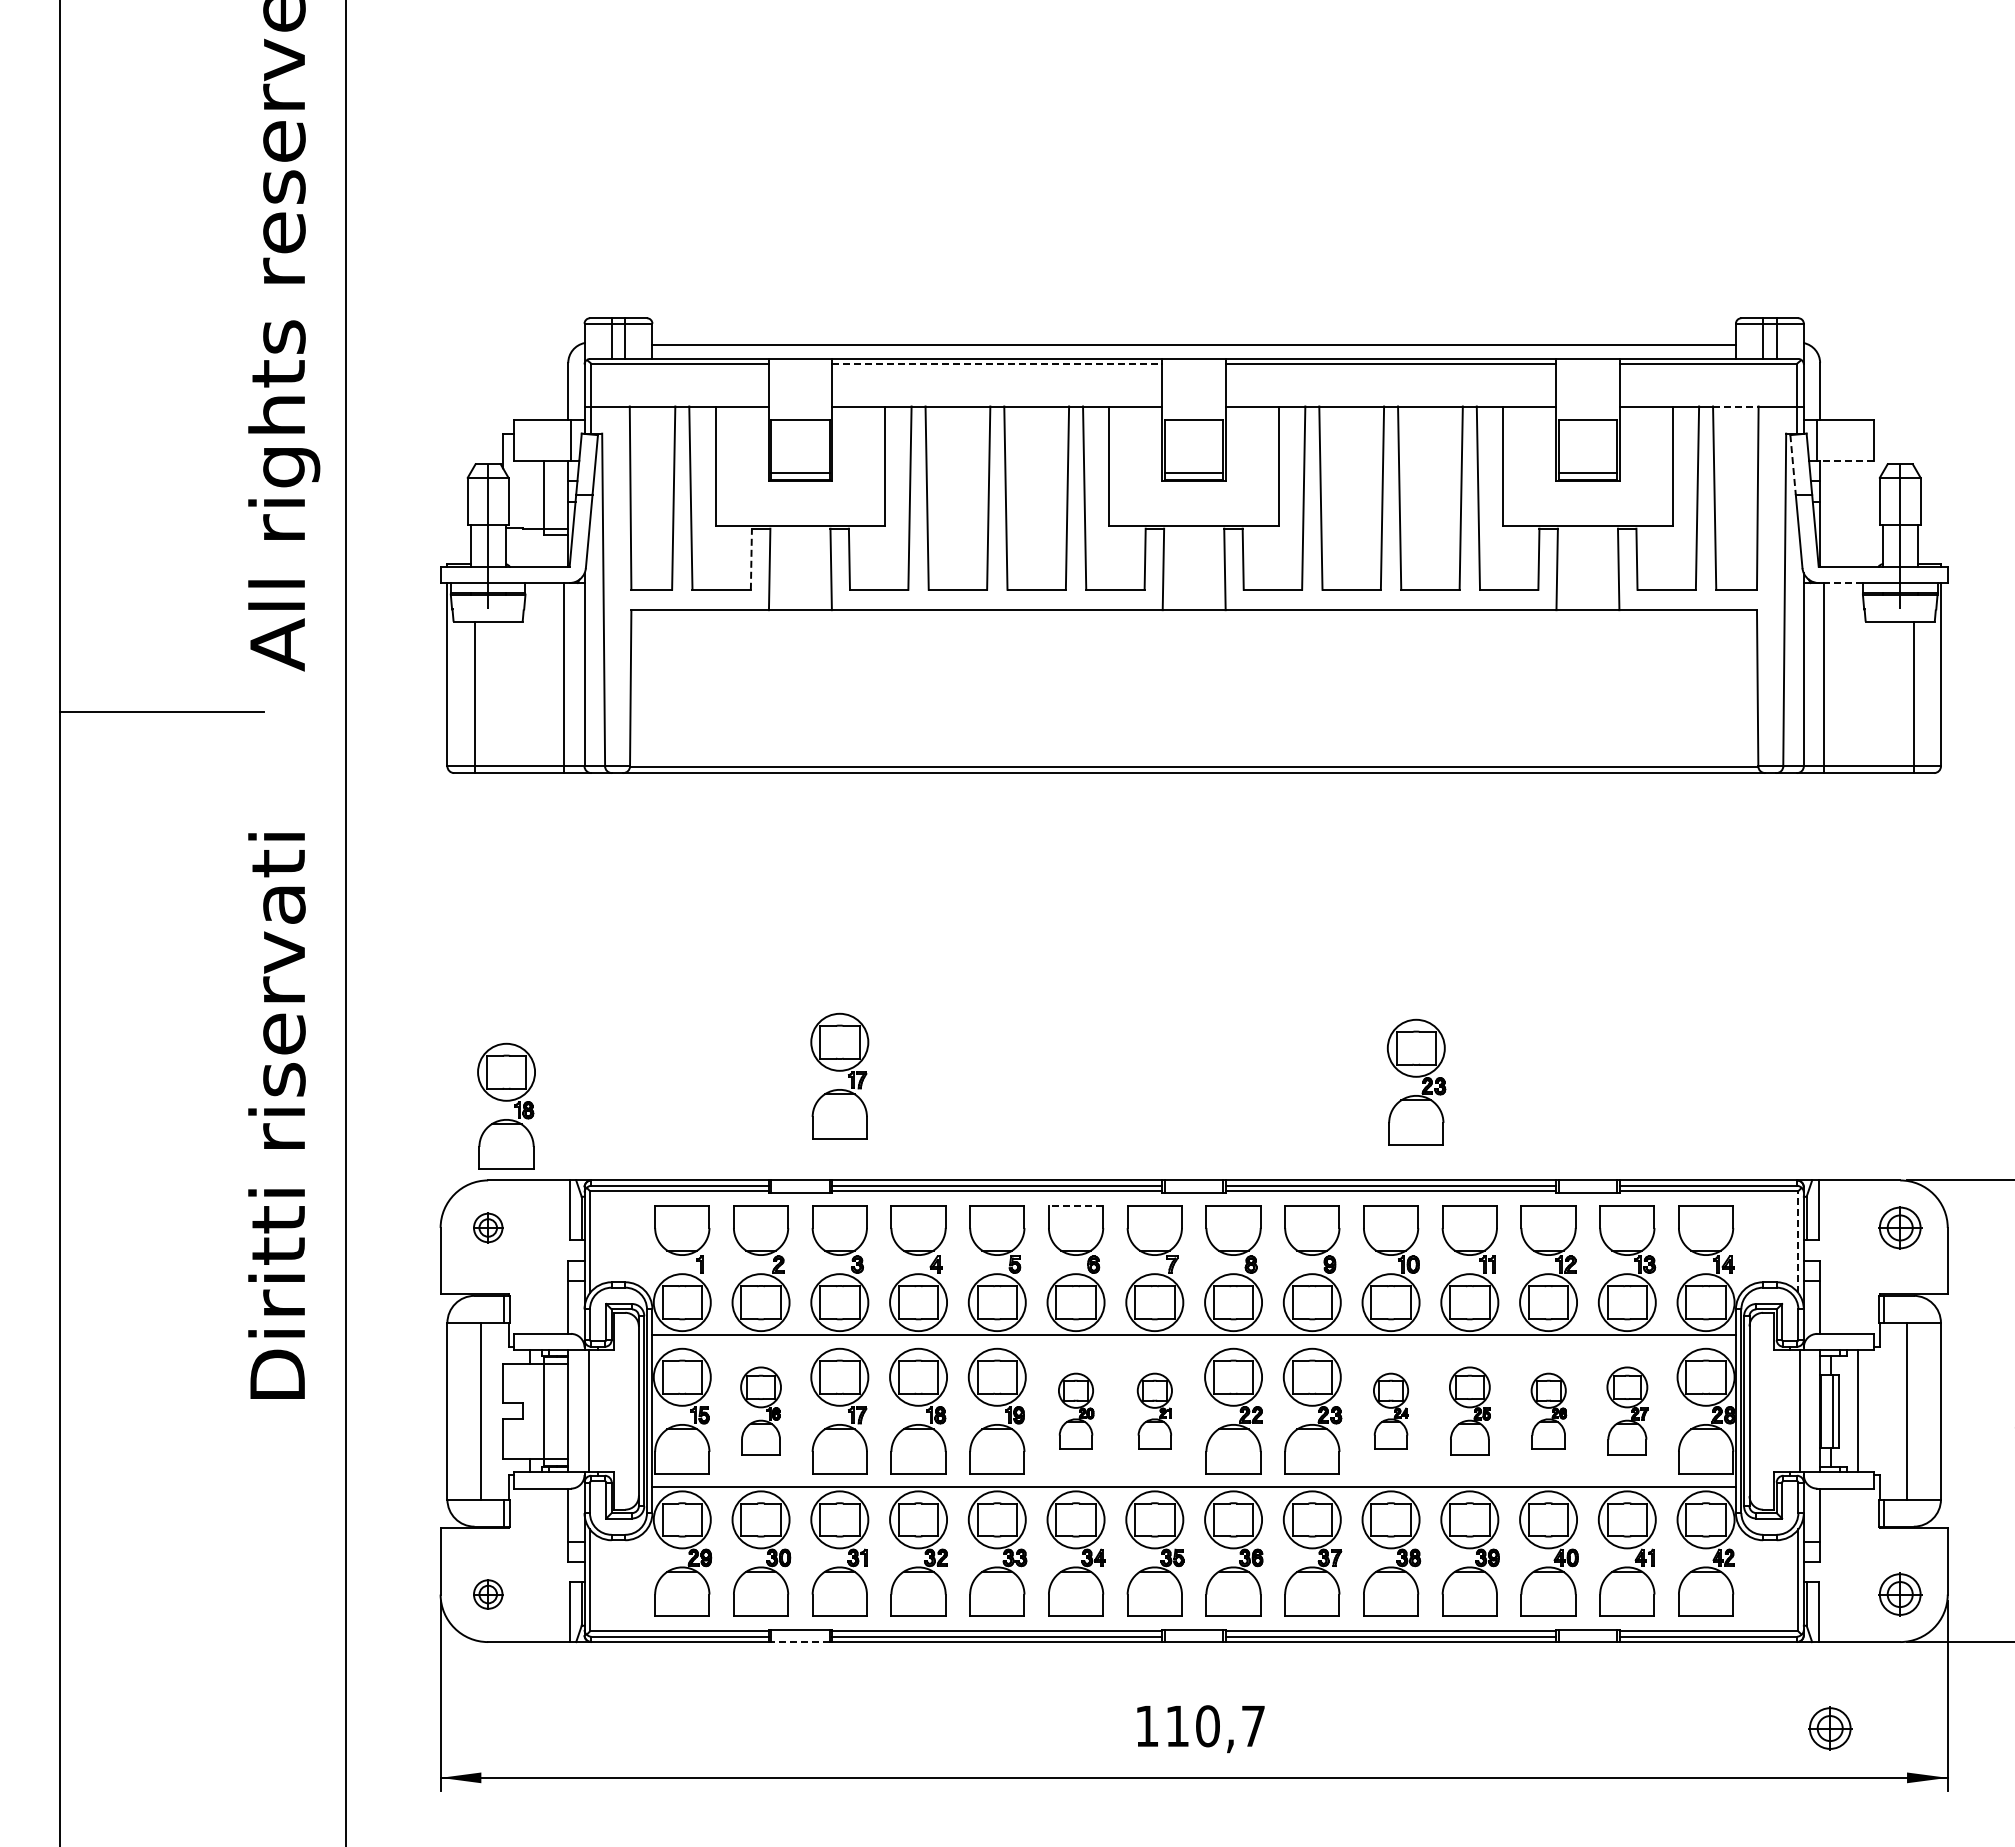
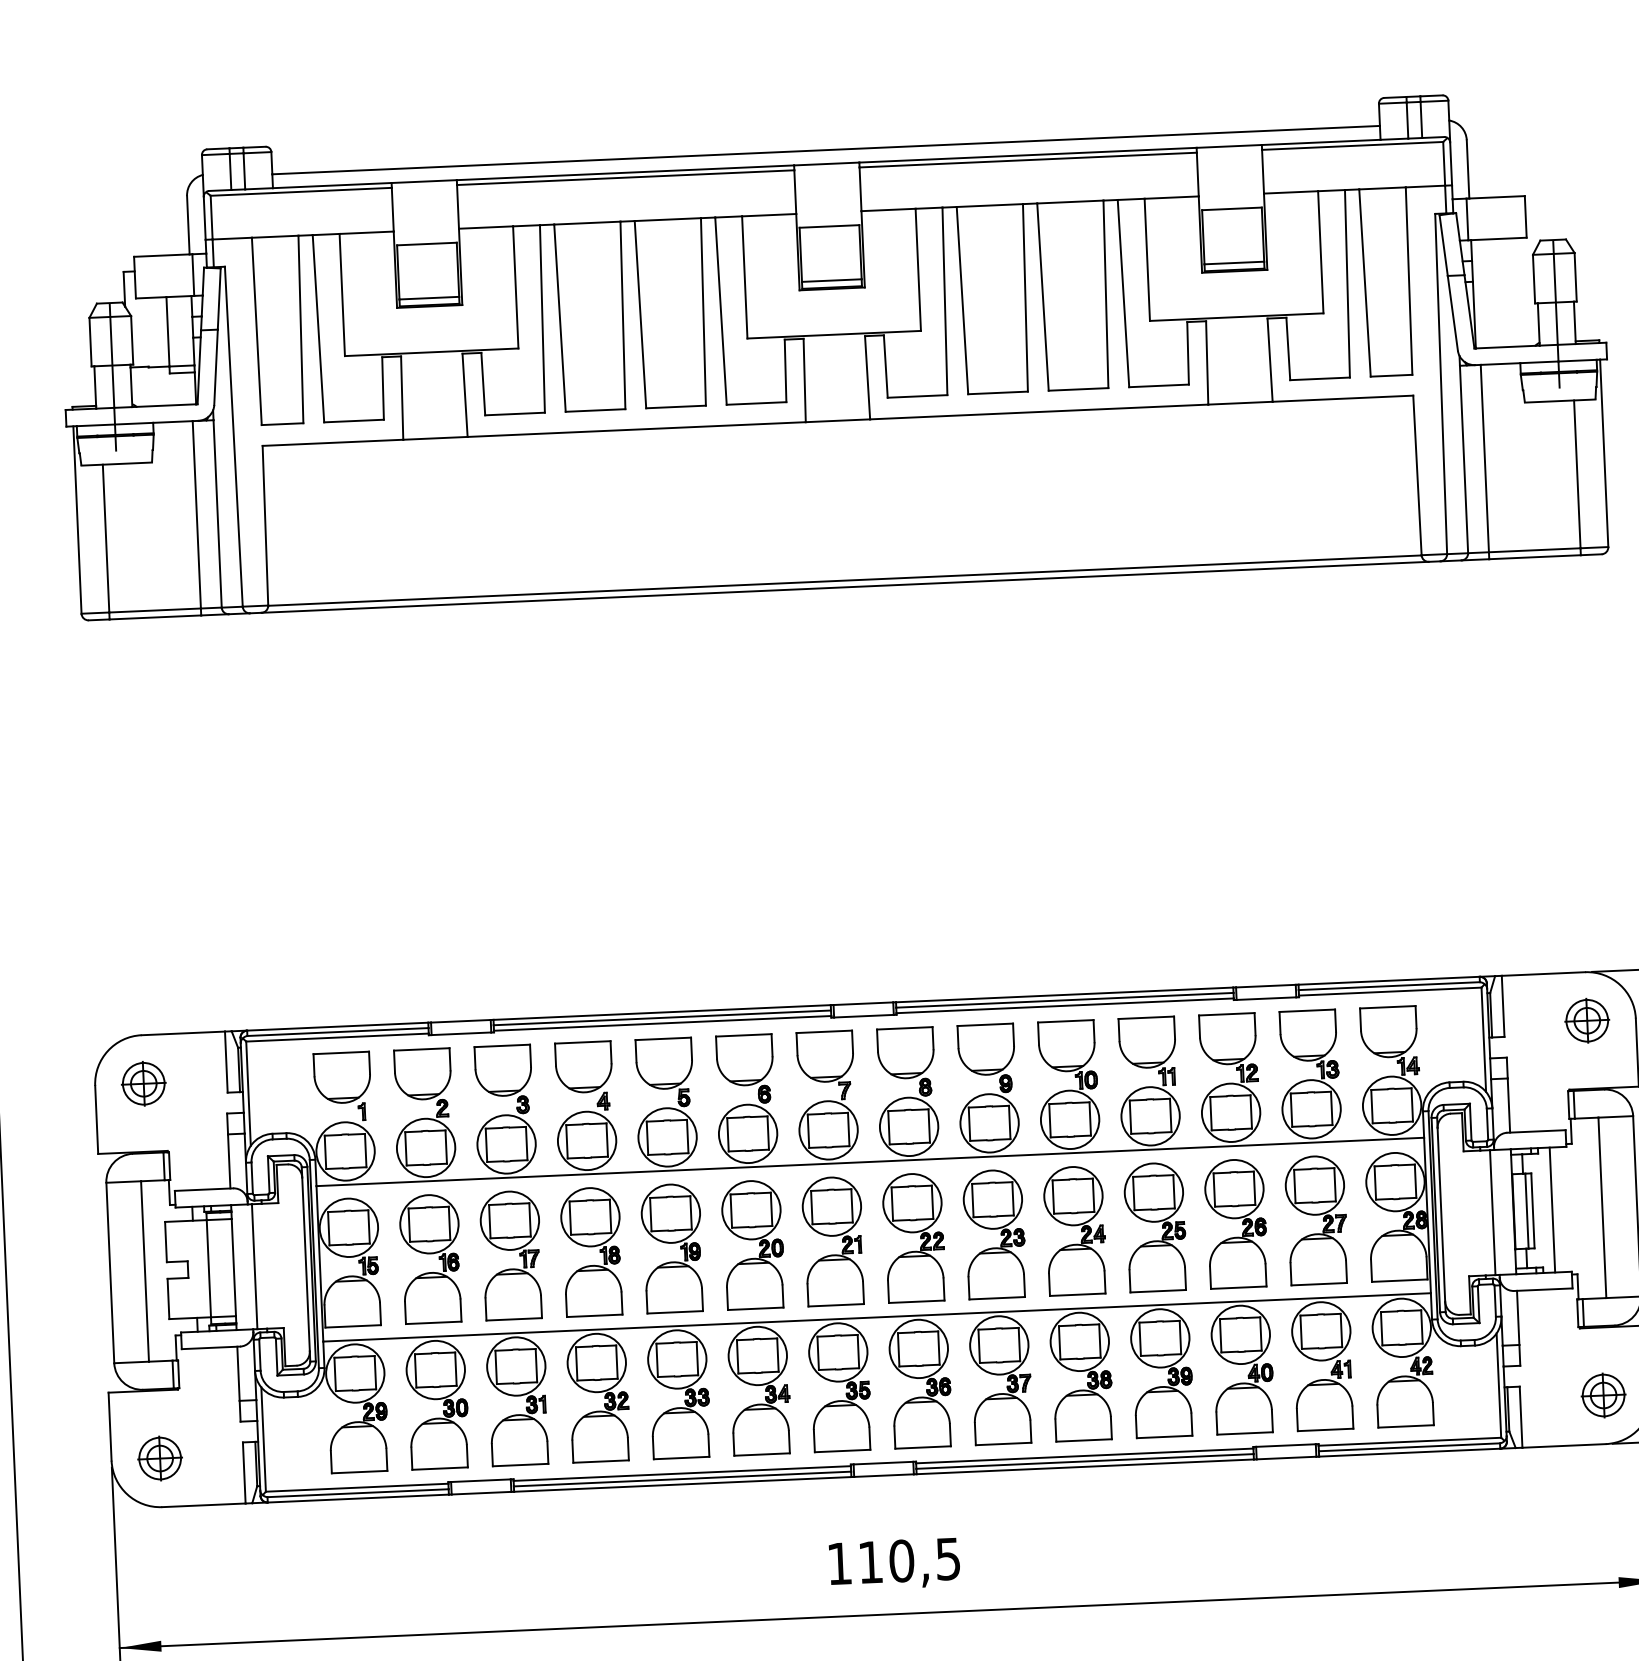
line: (997, 363) -> (625, 177), dashed -> solid
line: (1735, 406) -> (1382, 188), dashed -> solid
line: (1846, 460) -> (1498, 238), dashed -> solid
line: (1793, 464) -> (1444, 245), dashed -> solid
line: (751, 559) -> (383, 388), dashed -> solid
line: (1843, 583) -> (1500, 364), dashed -> solid
part: (839, 1075) -> (496, 912), removed
part: (1416, 1081) -> (1086, 892), removed
part: (506, 1105) -> (157, 957), removed
line: (1075, 1206) -> (743, 1035), dashed -> solid
part: (488, 1227) -> (144, 1083), size x1.43
line: (1798, 1241) -> (1483, 1039), dashed -> solid
part: (760, 1410) -> (430, 1258), size x1.43
part: (1075, 1410) -> (752, 1244), size x1.67
part: (1154, 1410) -> (833, 1240), size x1.67
part: (1390, 1410) -> (1074, 1230), size x1.67
part: (1469, 1410) -> (1155, 1226), size x1.43
part: (1548, 1410) -> (1235, 1223), size x1.67
part: (1627, 1410) -> (1316, 1219), size x1.43
part: (488, 1594) -> (160, 1458), size x1.43
line: (799, 1642) -> (480, 1493), dashed -> solid
text: (1253, 1726) -> (948, 1559), 110,7 -> 110,5
part: (1830, 1728) -> (1538, 1535), removed

